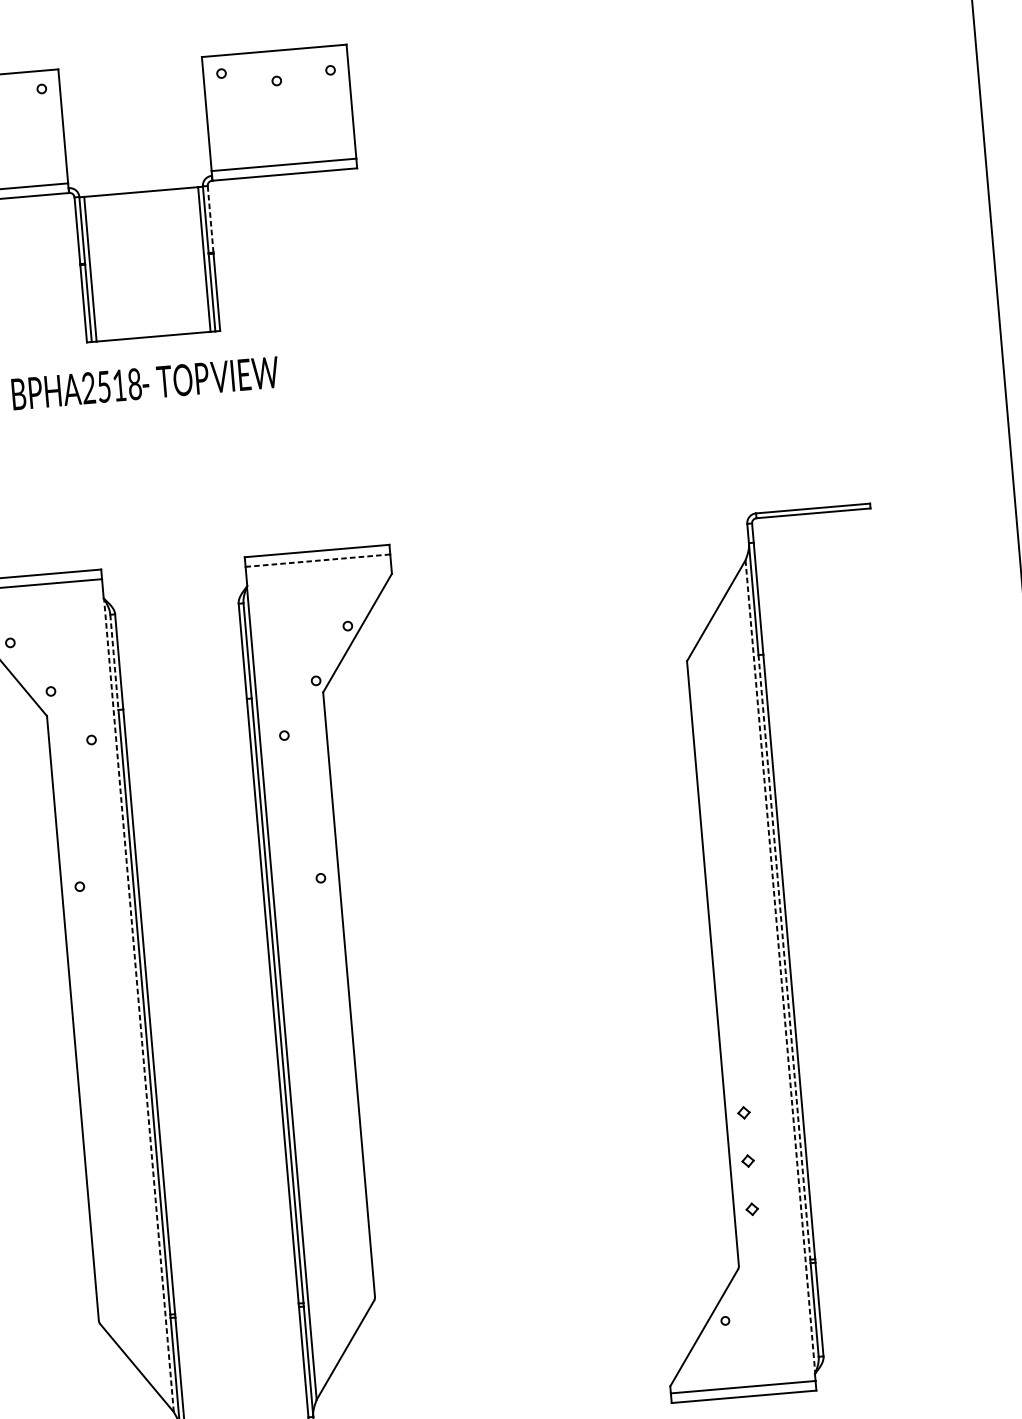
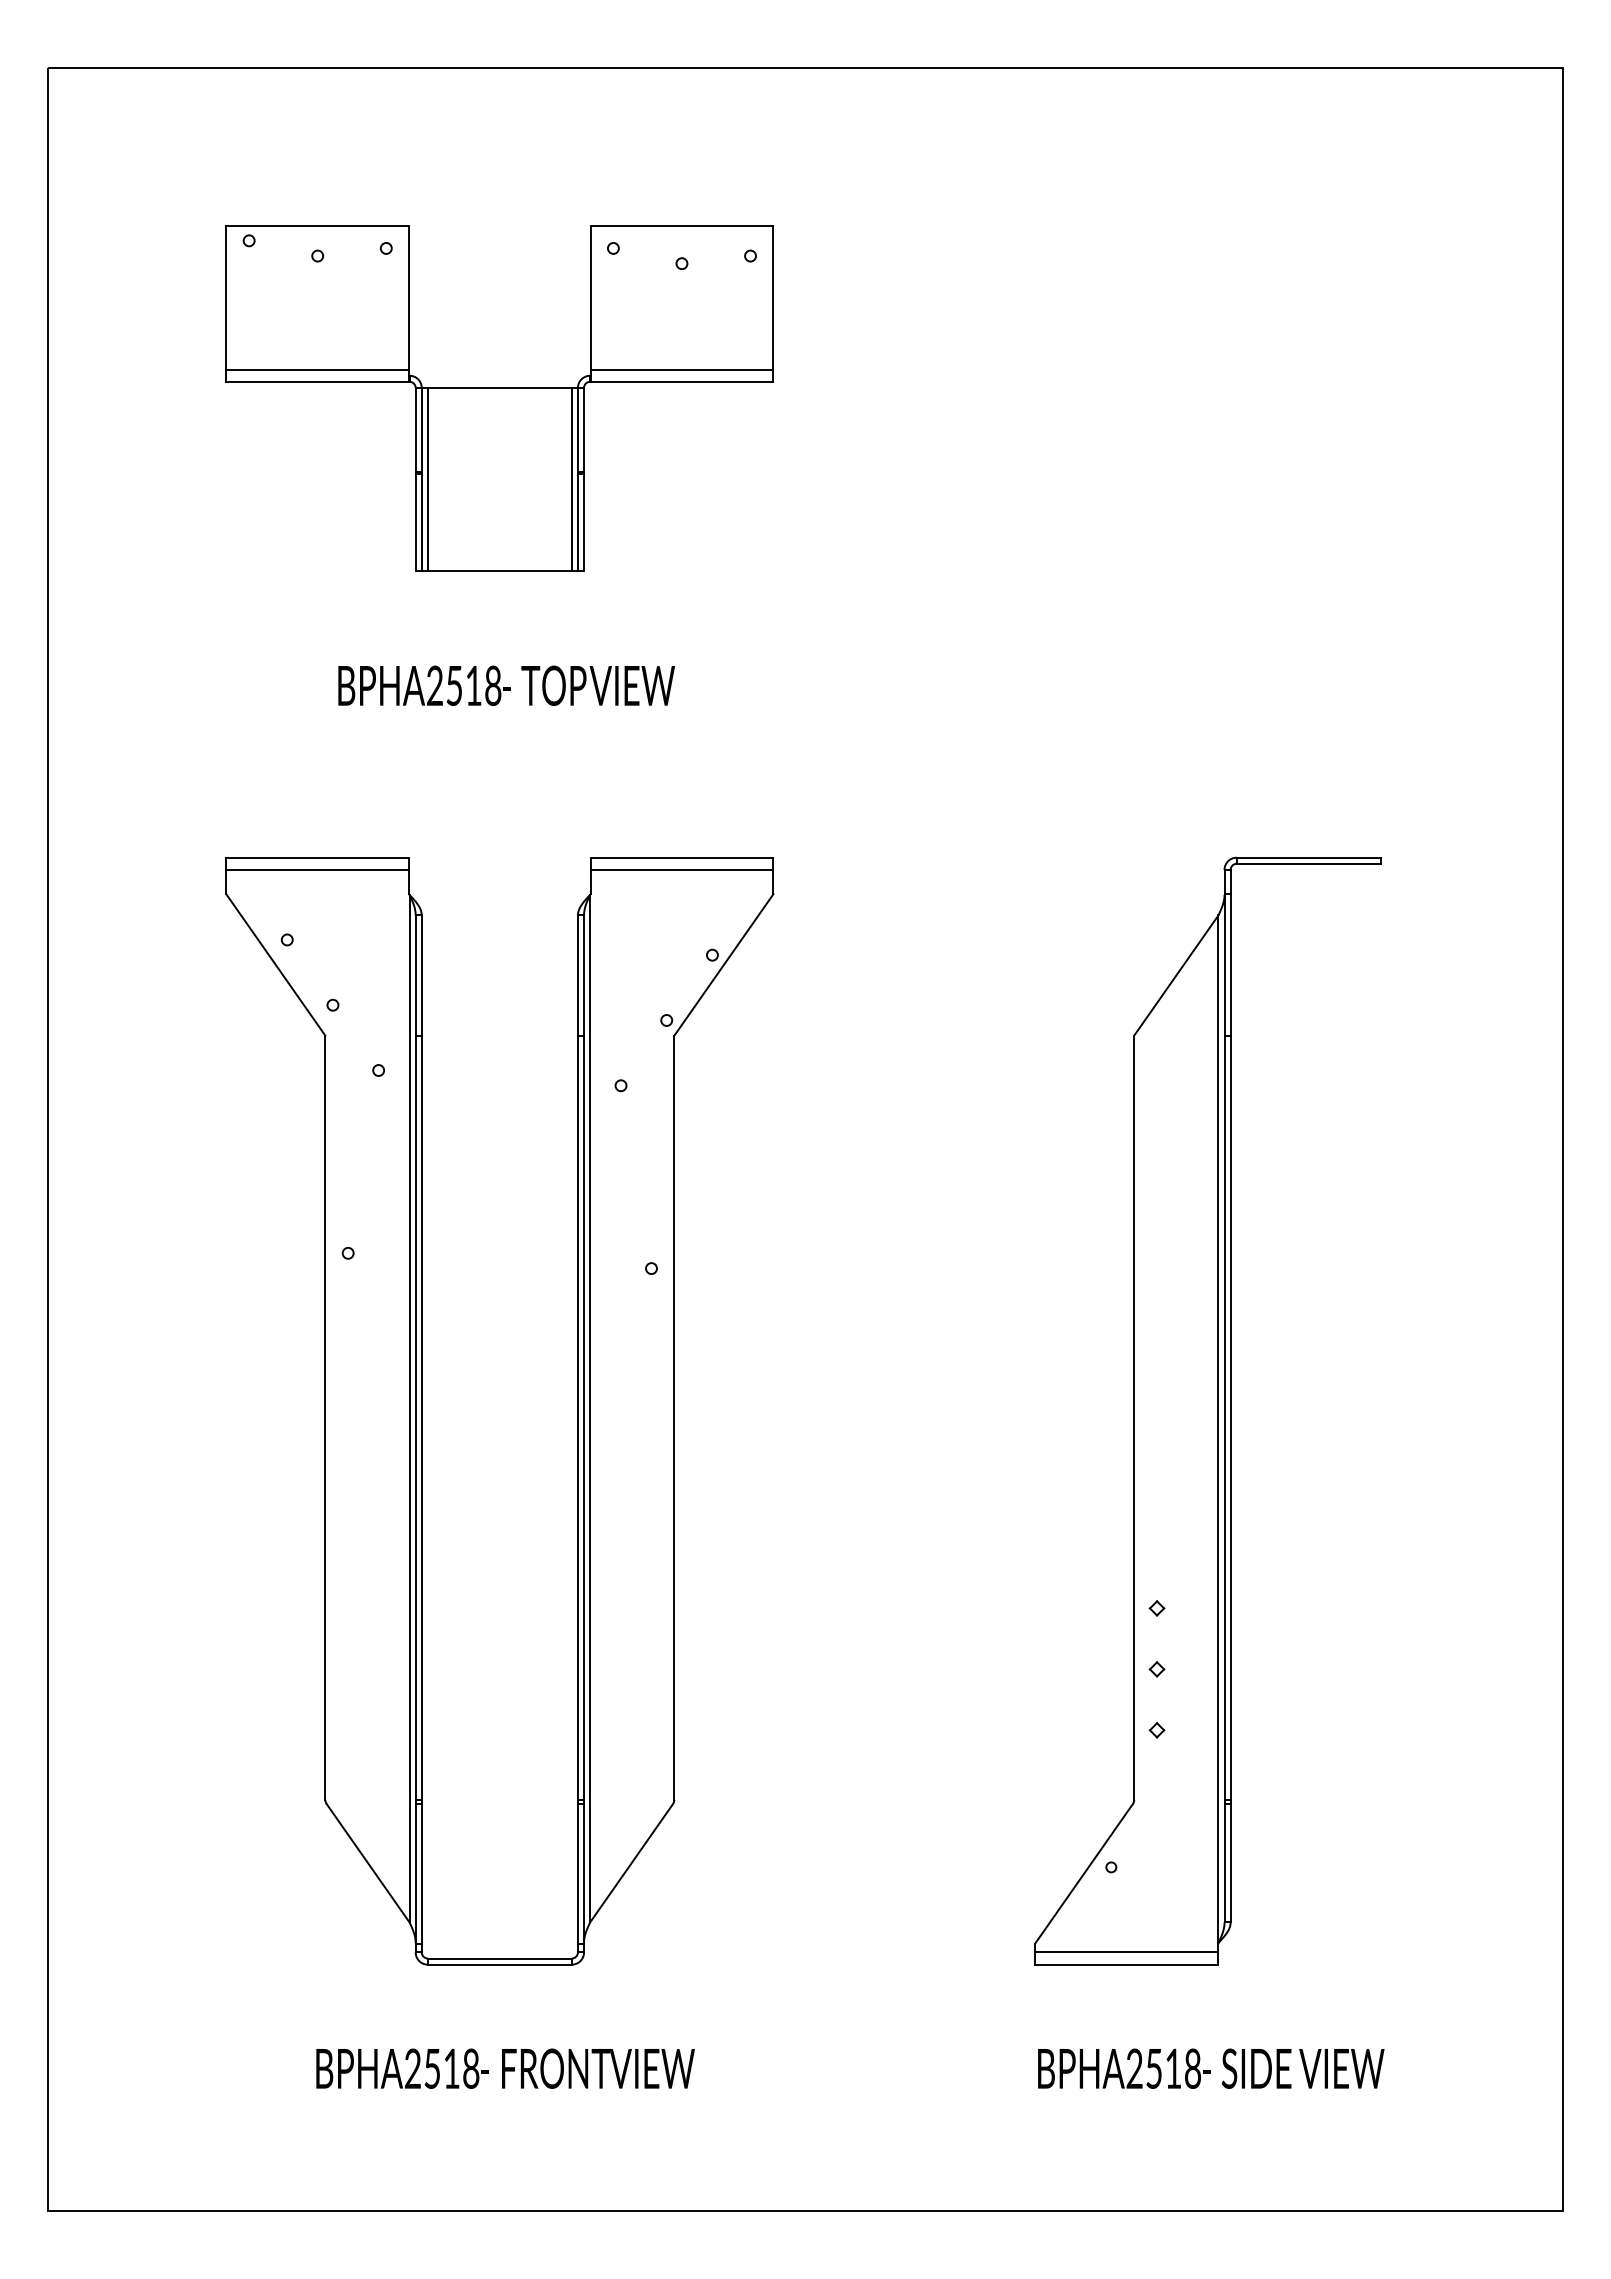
line: (210, 218) -> (584, 429), dashed -> solid
text: (145, 383) -> (506, 685), moved
line: (317, 560) -> (681, 869), dashed -> solid
line: (114, 663) -> (415, 976), dashed -> solid
line: (784, 958) -> (1224, 1418), dashed -> solid
line: (780, 967) -> (1218, 1429), dashed -> solid
line: (138, 1005) -> (409, 1408), dashed -> solid

